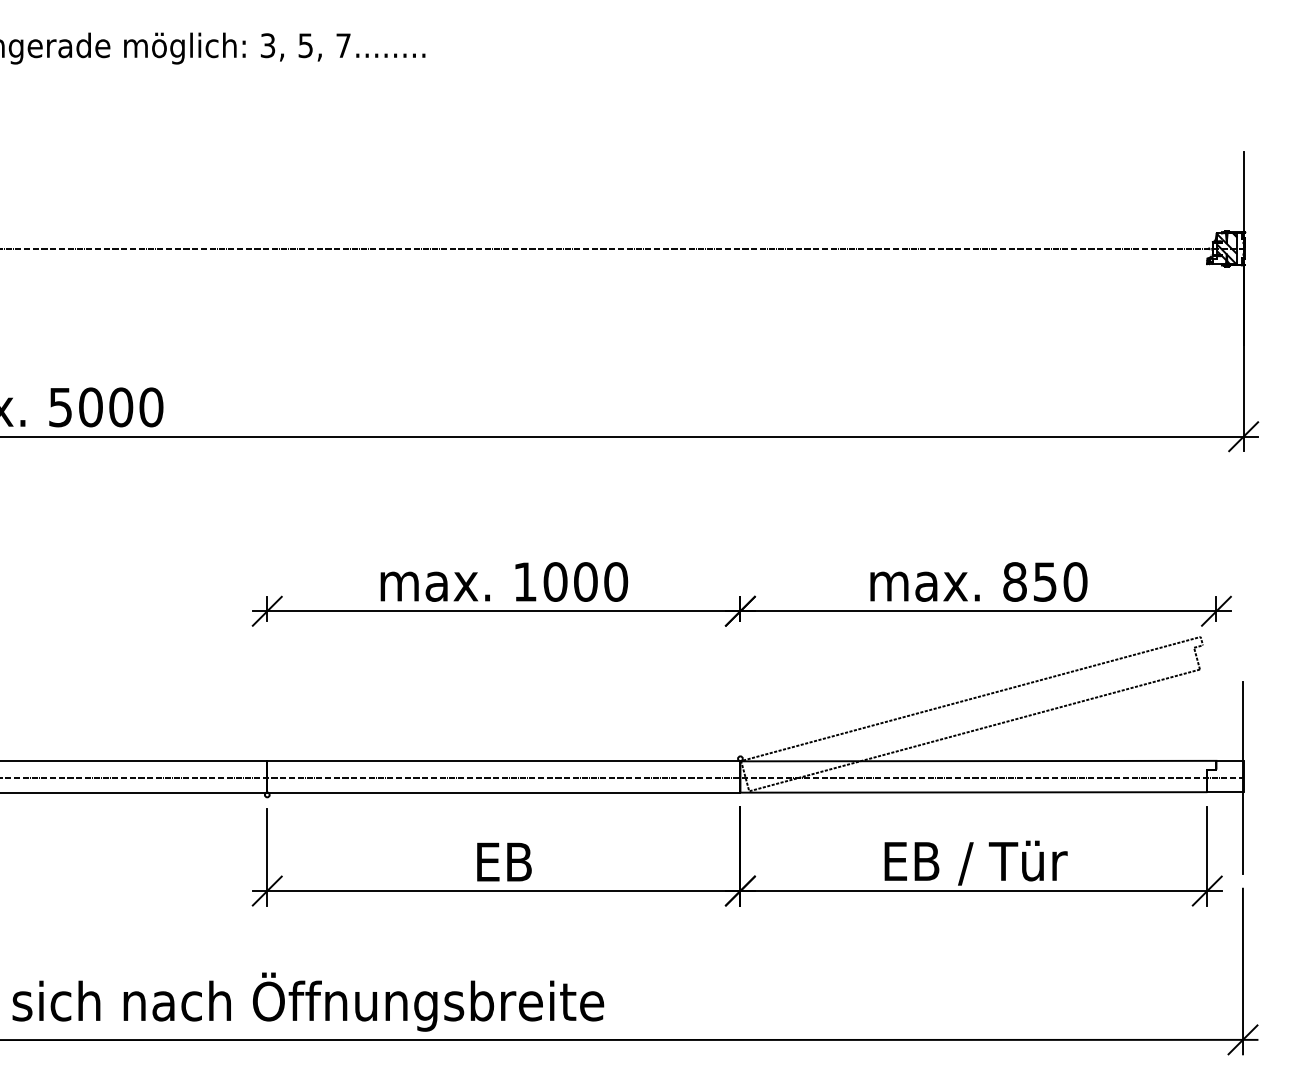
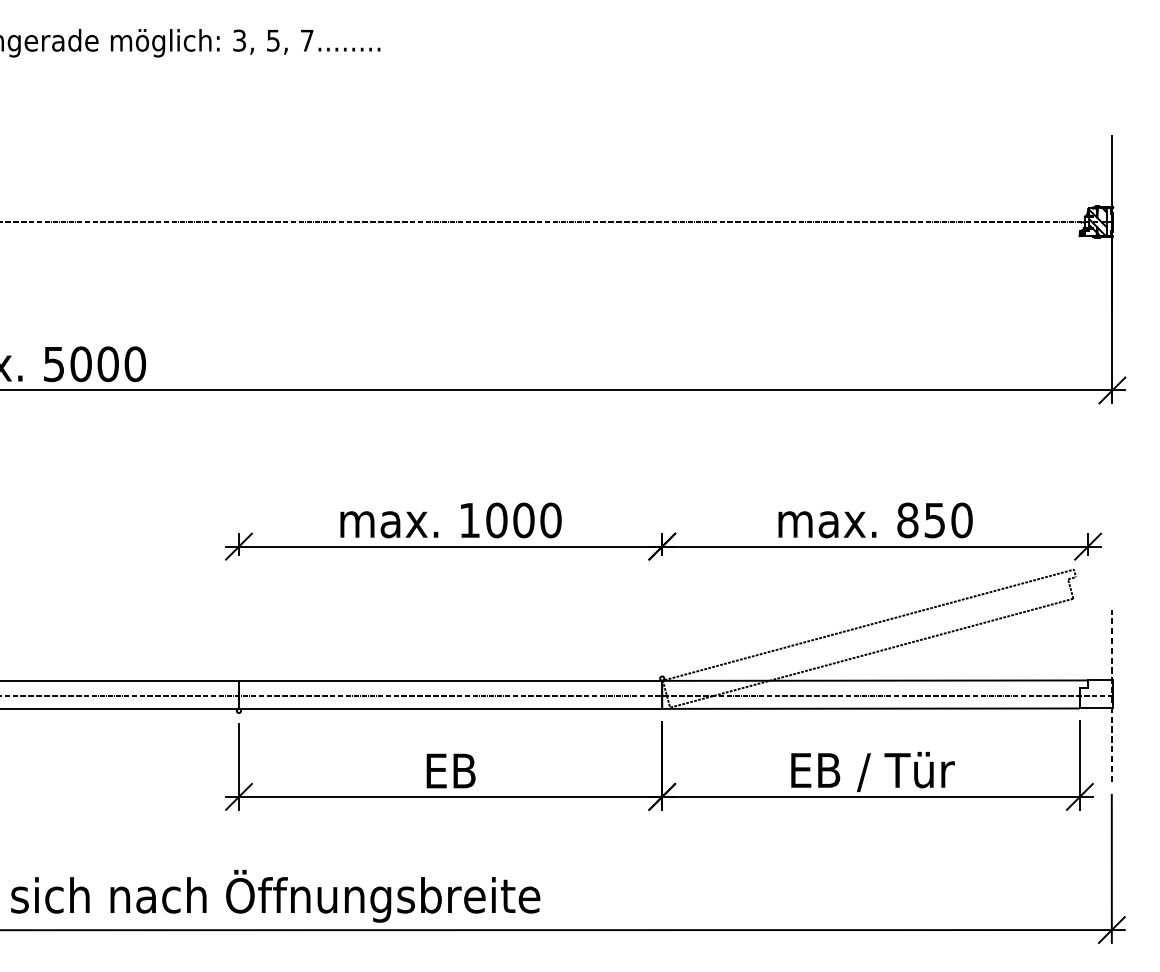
line: (1242, 777) -> (1111, 695), solid -> dashed

